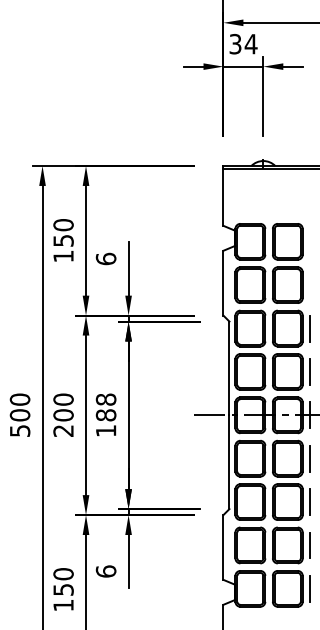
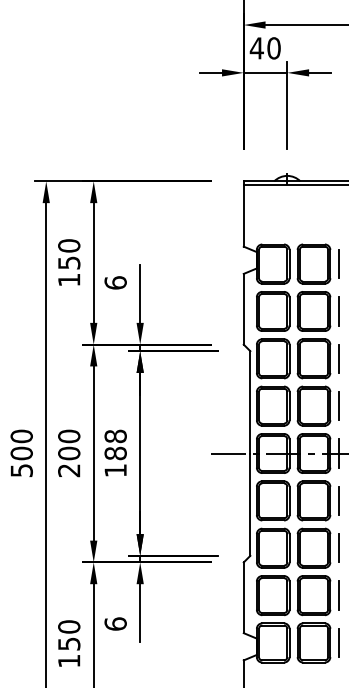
text: (243, 44) -> (265, 48), 34 -> 40
line: (310, 241) -> (338, 263), added
line: (310, 285) -> (338, 311), added

